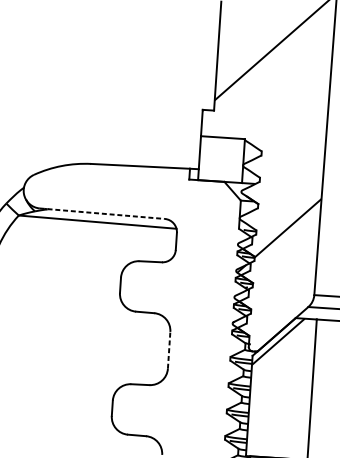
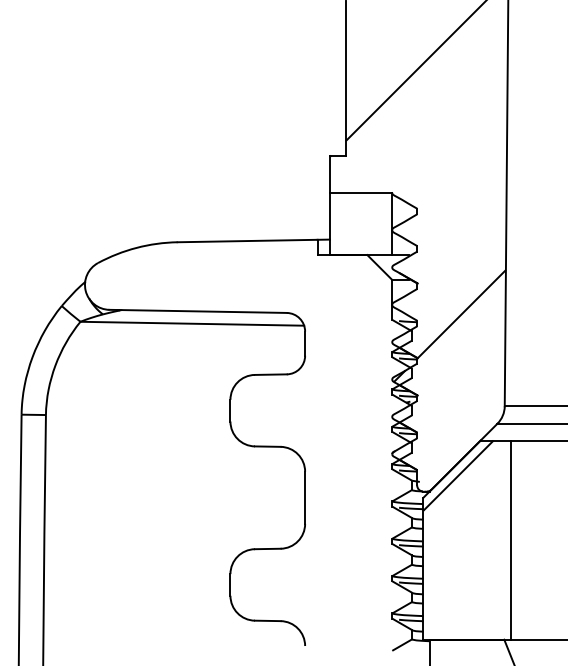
line: (102, 213) -> (198, 311), dashed -> solid
line: (169, 350) -> (305, 497), dashed -> solid

